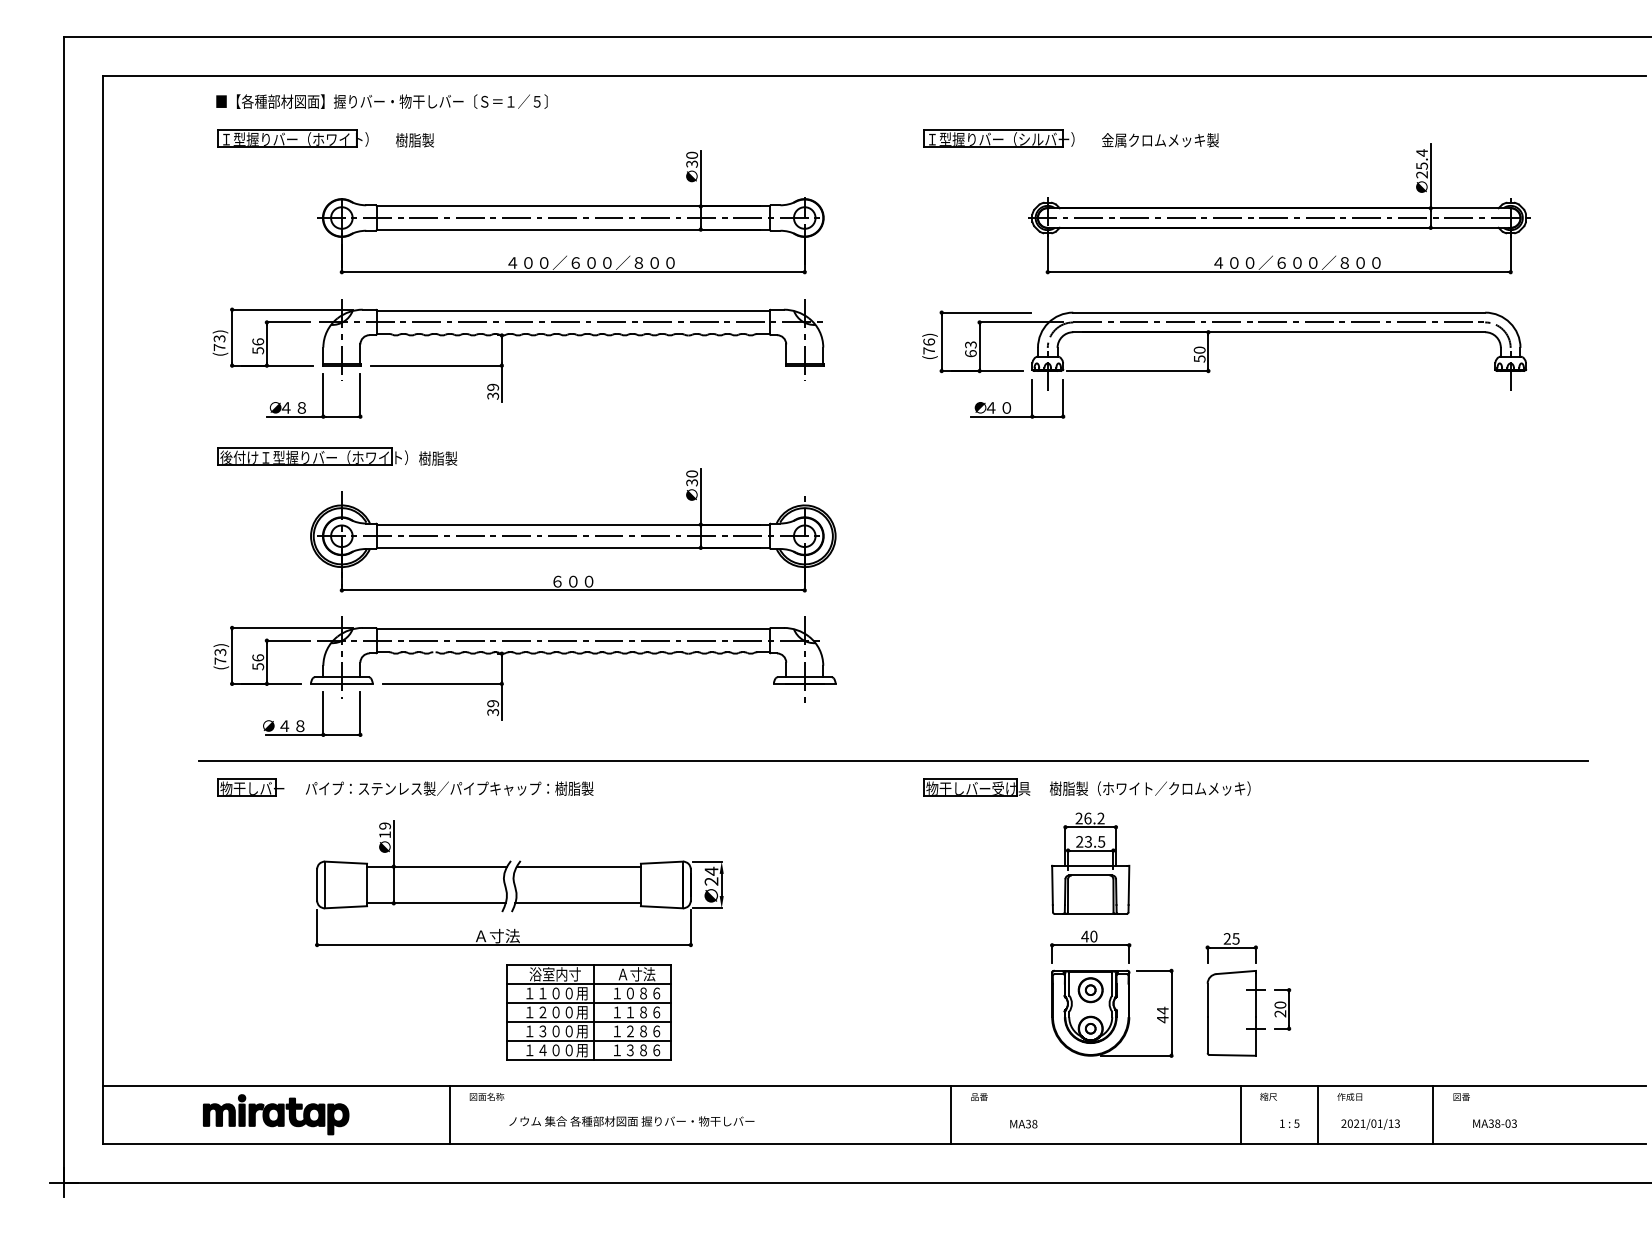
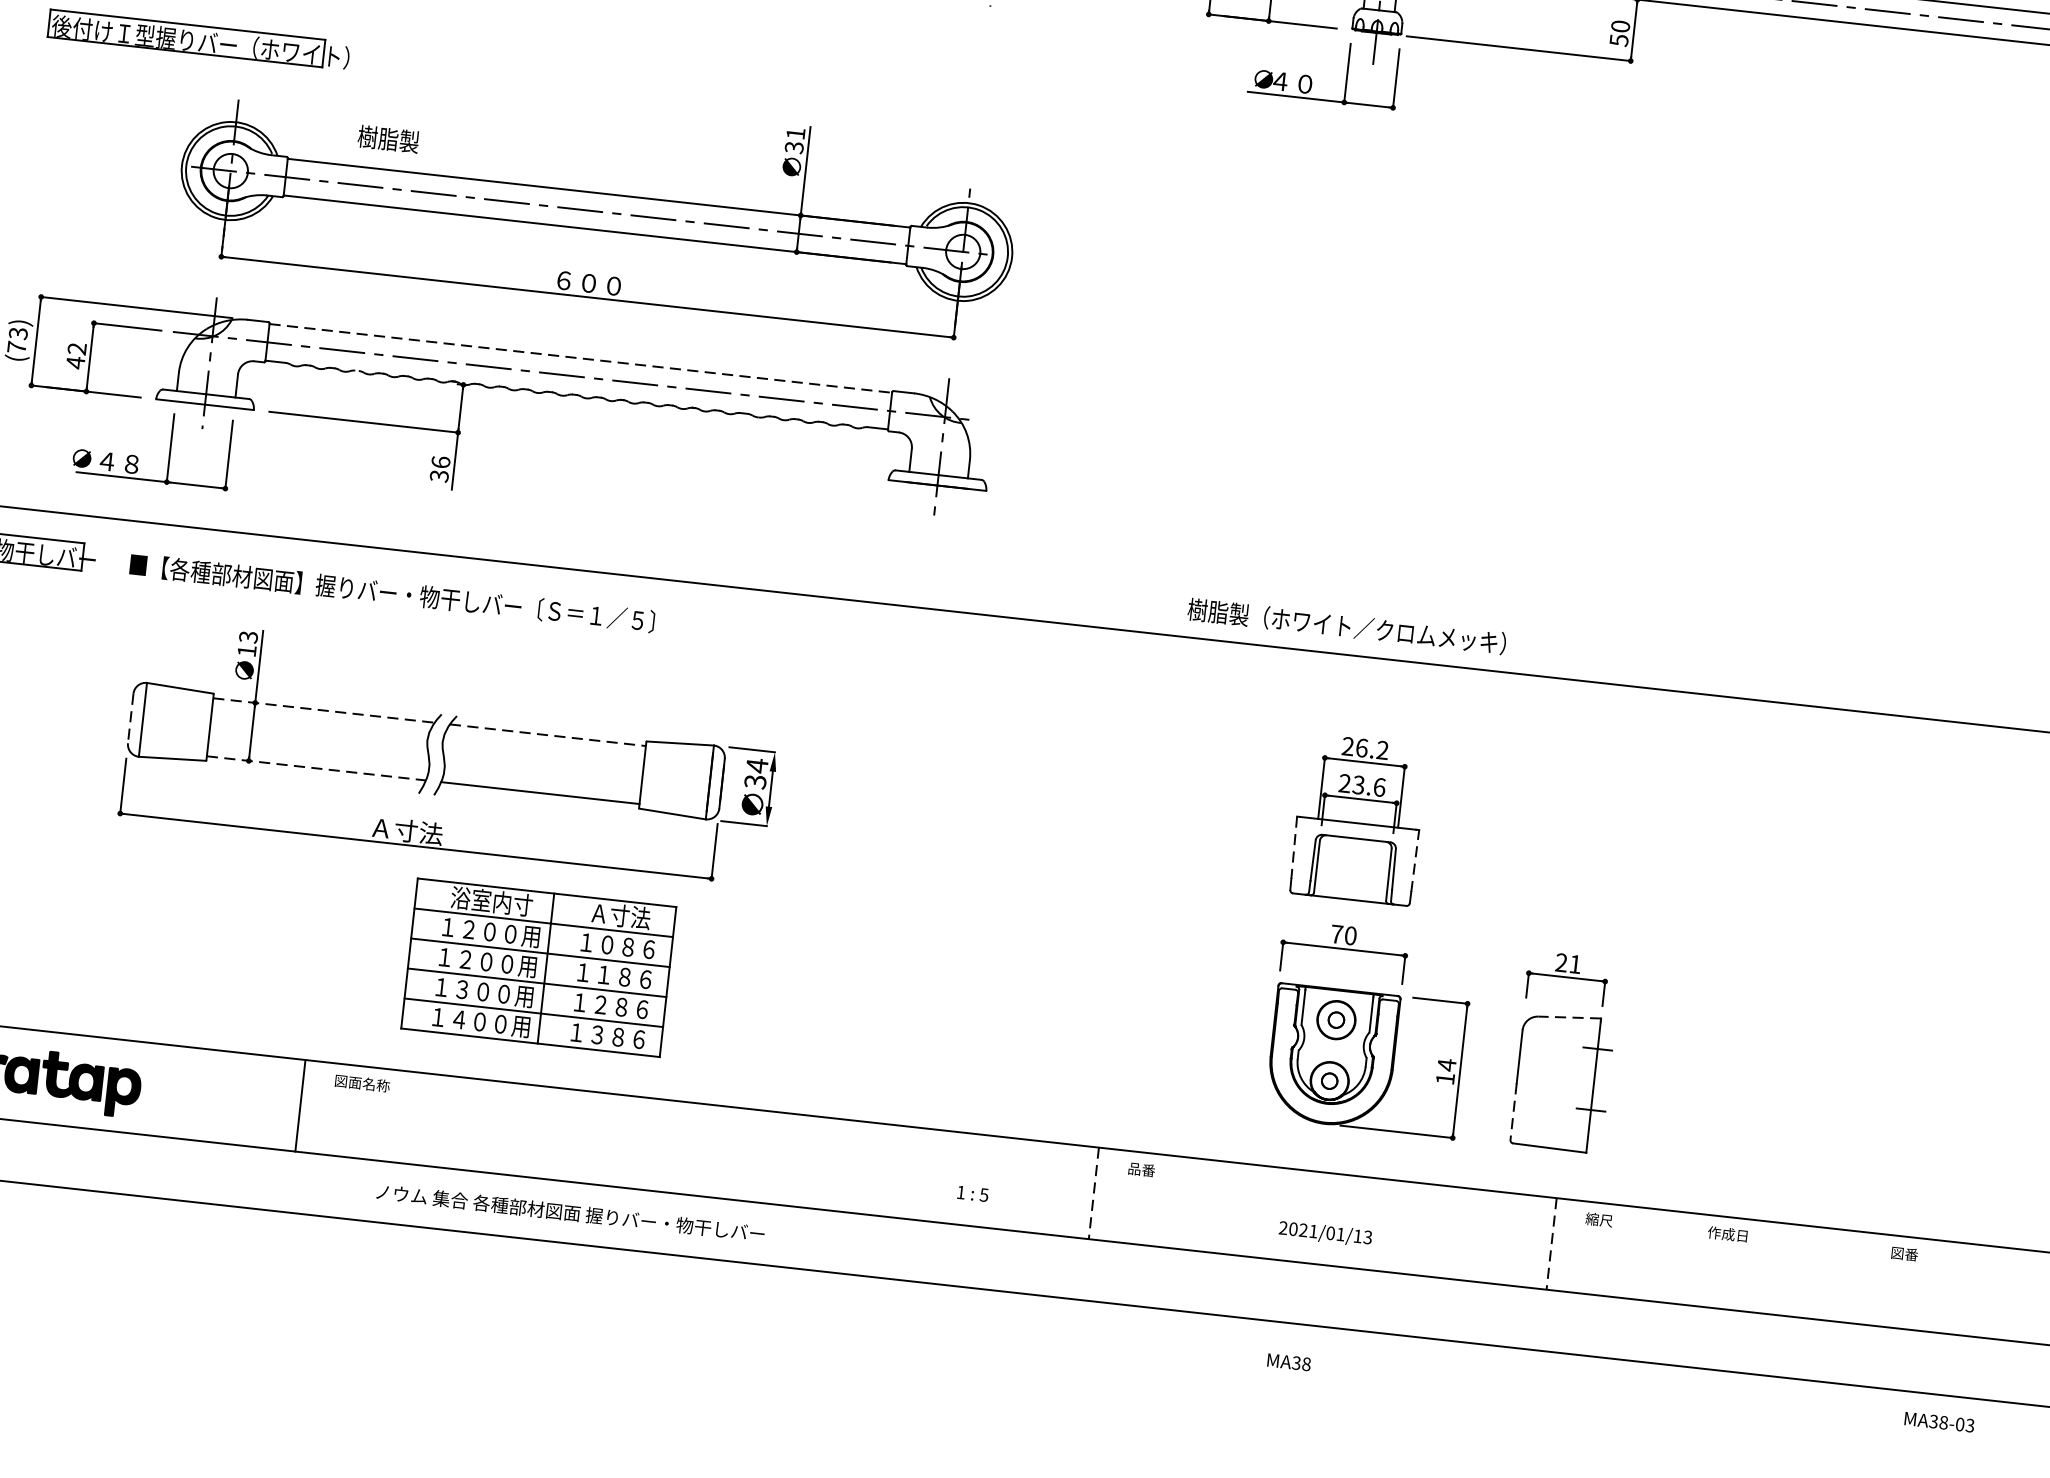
text: (438, 458) -> (389, 139), moved
text: (691, 473) -> (794, 132), 30 -> 31
line: (573, 629) -> (581, 359), solid -> dashed
text: (258, 662) -> (76, 356), 56 -> 42
text: (493, 703) -> (441, 462), 39 -> 36
part: (976, 787) -> (1191, 679), removed
text: (471, 788) -> (391, 592), パイプ：ステンレス製／パイプキャップ：樹脂製 -> ■【各種部材図面】握りバー・物干しバー〔Ｓ＝１／５〕
text: (1150, 788) -> (1347, 626), moved
text: (384, 825) -> (247, 636), 19 -> 13
text: (1101, 841) -> (1379, 786), 23.5 -> 23.6
line: (437, 866) -> (324, 710), solid -> dashed
line: (578, 866) -> (547, 734), solid -> dashed
text: (711, 881) -> (755, 781), 24 -> 34
line: (317, 884) -> (131, 717), solid -> dashed
line: (1052, 885) -> (1294, 847), solid -> dashed
line: (1128, 885) -> (1414, 861), solid -> dashed
line: (437, 903) -> (317, 768), solid -> dashed
text: (1084, 936) -> (1335, 934), 40 -> 70
text: (1235, 938) -> (1574, 963), 25 -> 21
line: (1236, 972) -> (1570, 1017), solid -> dashed
text: (542, 992) -> (468, 928), １１００用 -> １２００用
part: (1282, 1009) -> (1636, 1084), removed
text: (1162, 1019) -> (1444, 1079), 44 -> 14
line: (1207, 1035) -> (1513, 1112), solid -> dashed
line: (951, 1115) -> (1094, 1194), solid -> dashed
line: (1240, 1115) -> (1551, 1244), solid -> dashed
line: (1317, 1115) -> (1673, 1258), removed
line: (1433, 1115) -> (1856, 1278), removed
text: (631, 1121) -> (570, 1213), moved
text: (1023, 1123) -> (1288, 1361), moved
text: (1289, 1123) -> (972, 1193), moved
text: (1494, 1123) -> (1938, 1421), moved
text: (1370, 1124) -> (1325, 1234), moved

